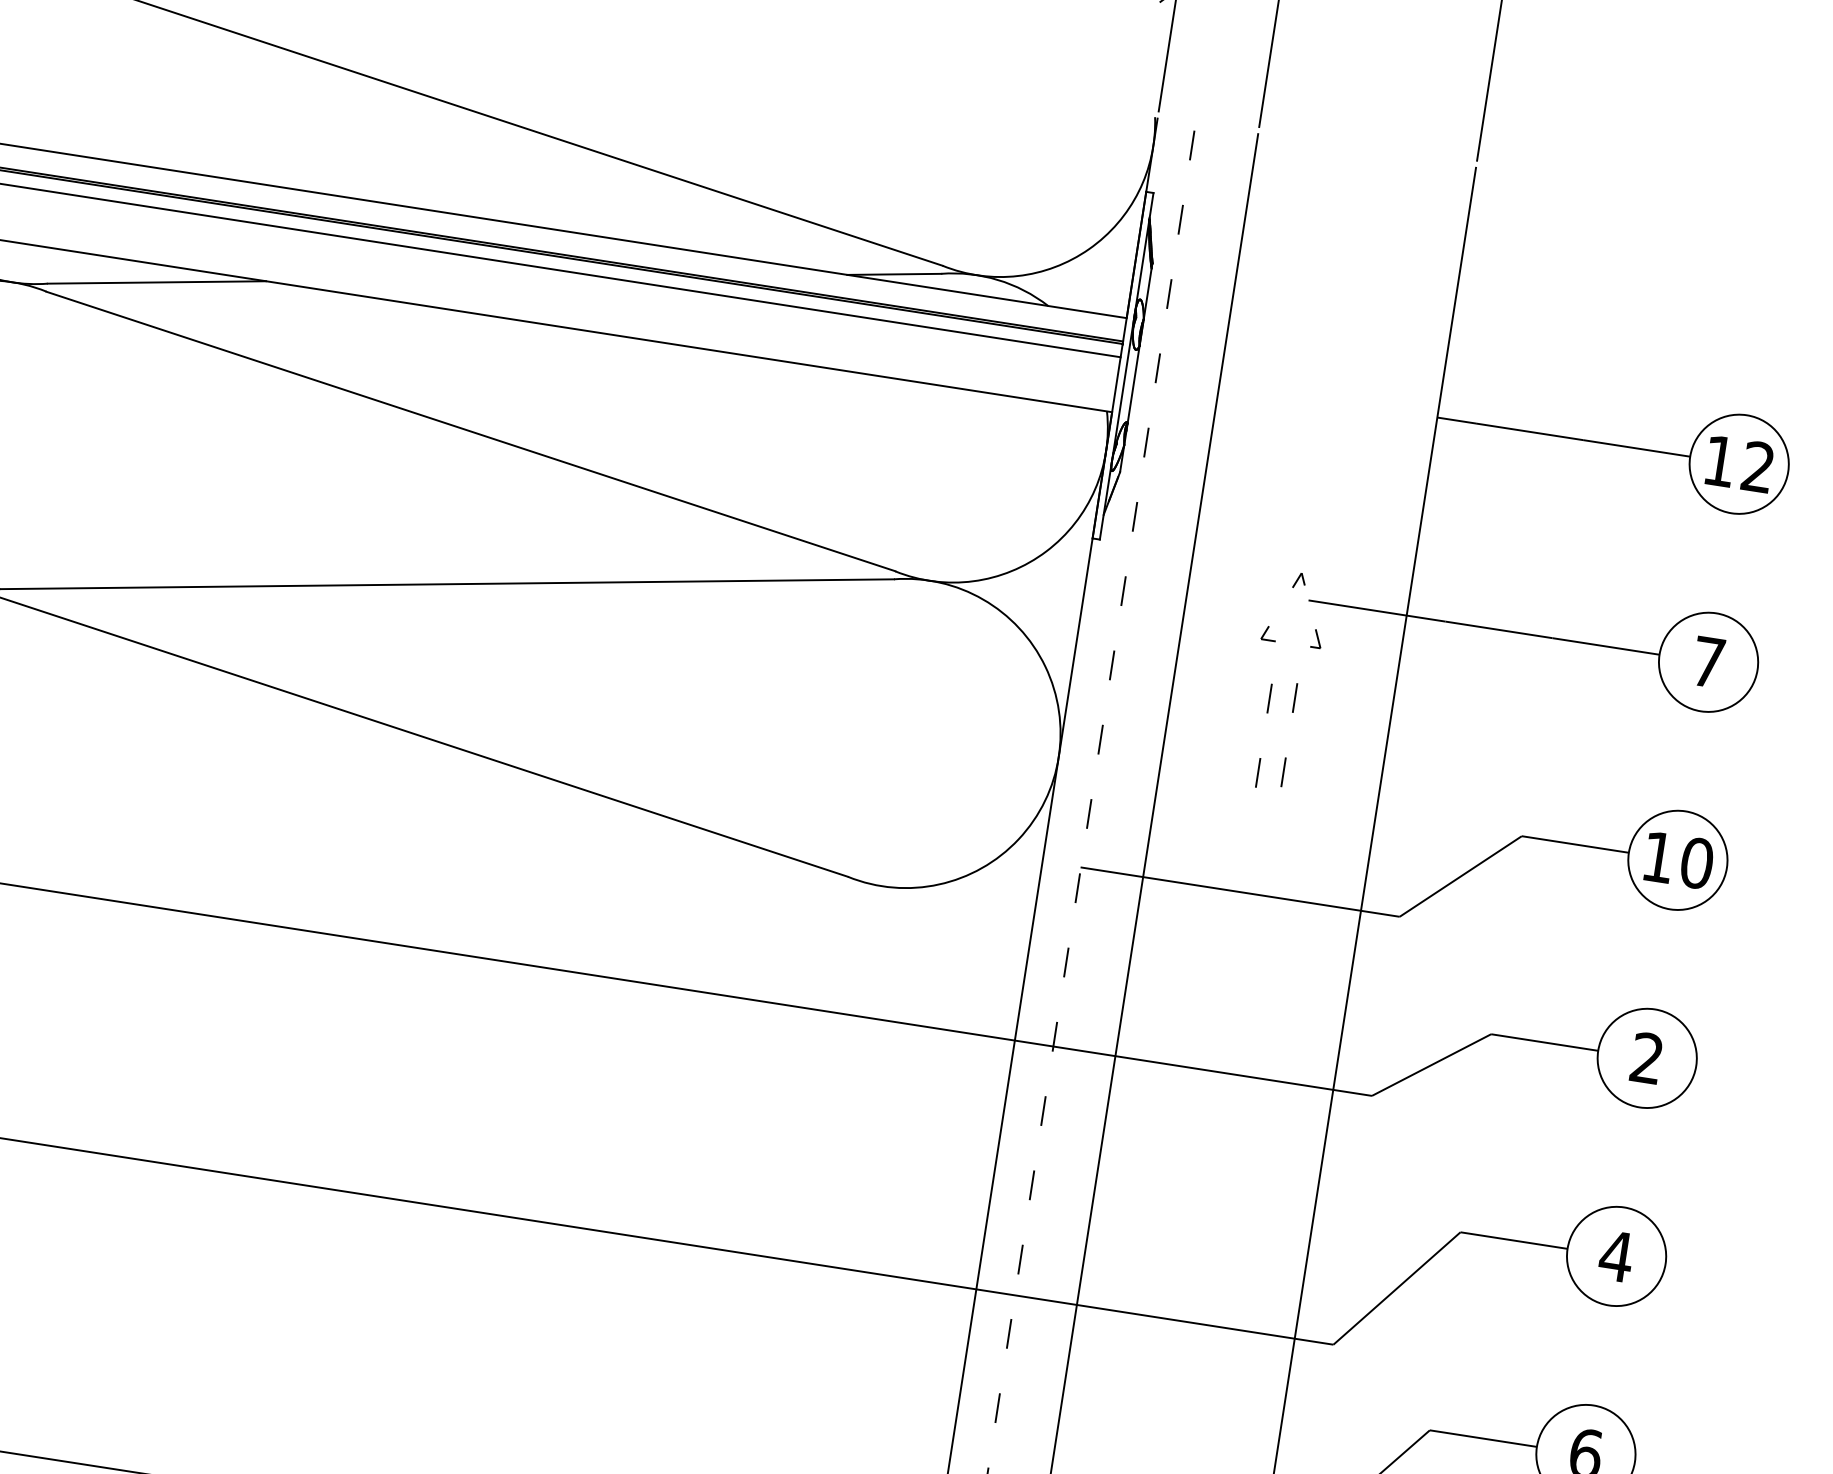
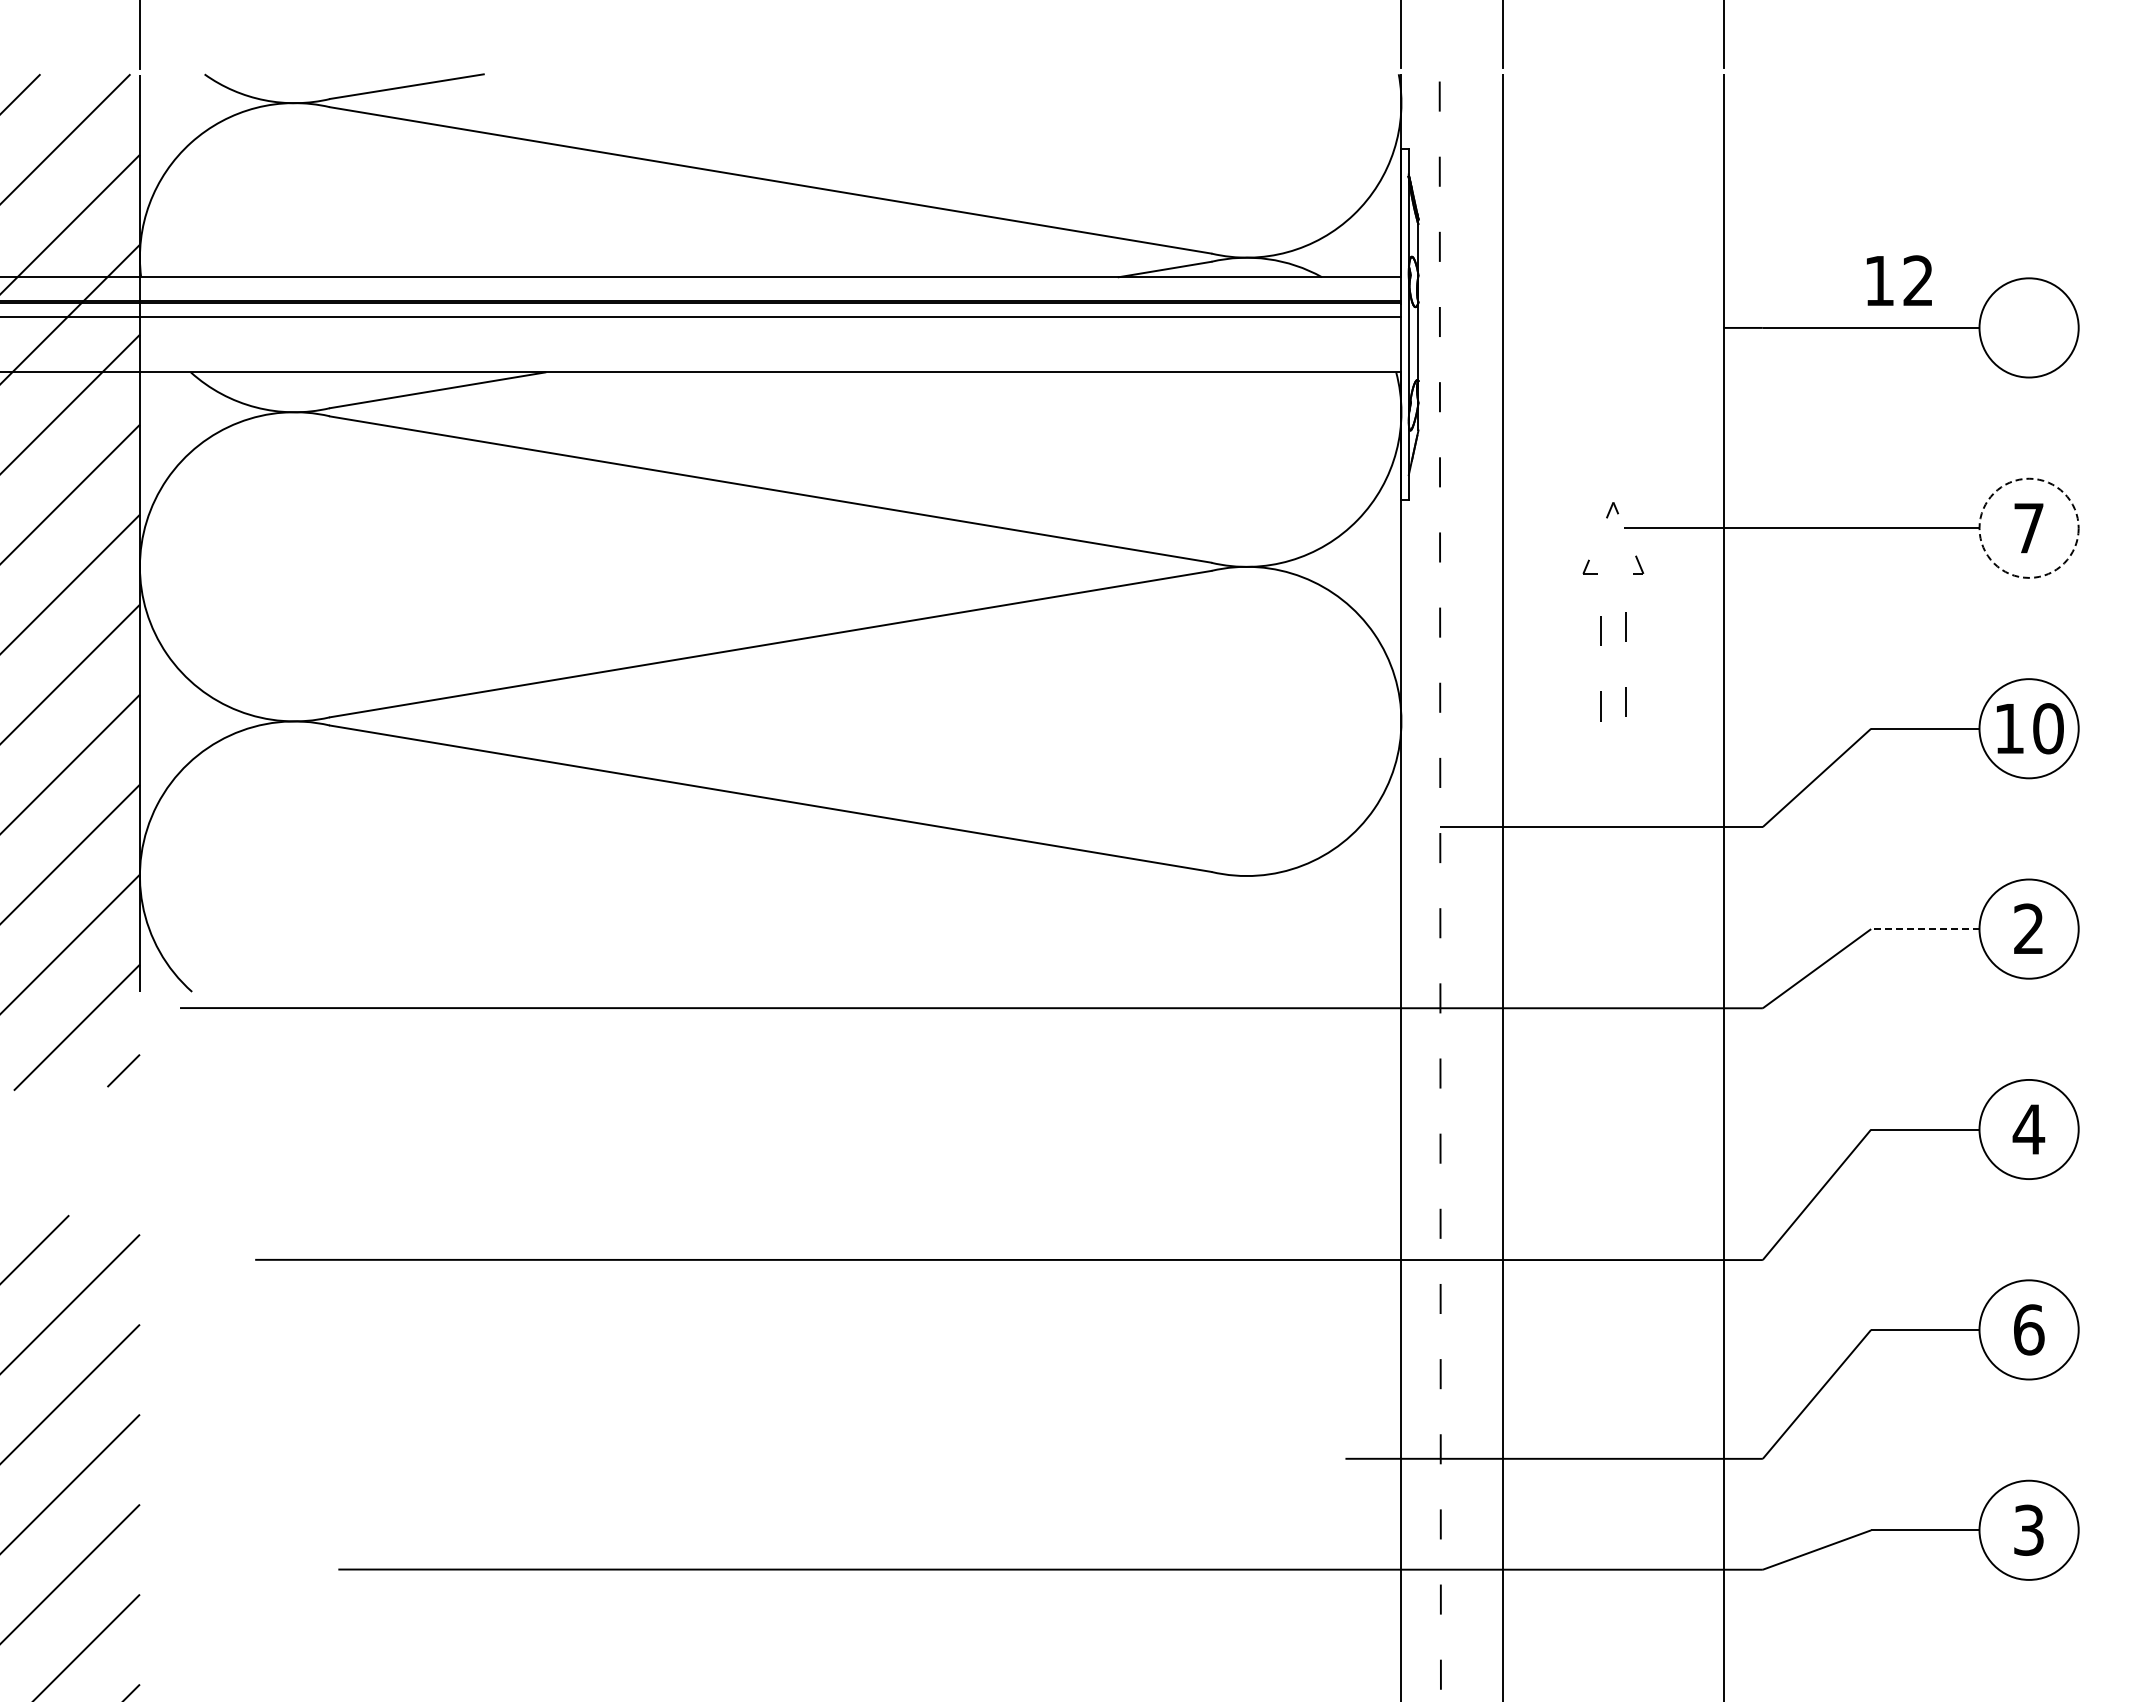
text: (1739, 463) -> (1899, 280), moved
circle: (1708, 661) -> (2028, 527), solid -> dashed
line: (1543, 1042) -> (1924, 929), solid -> dashed

